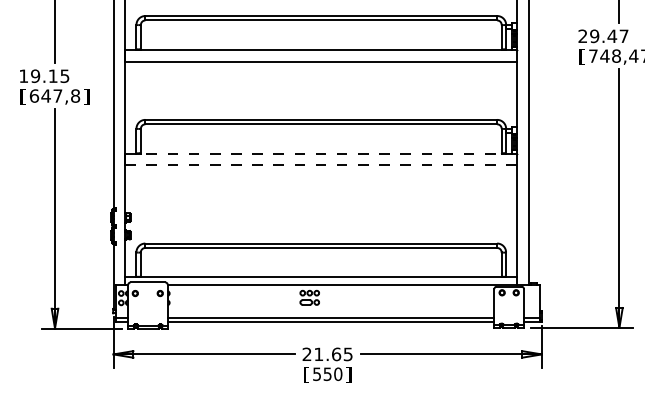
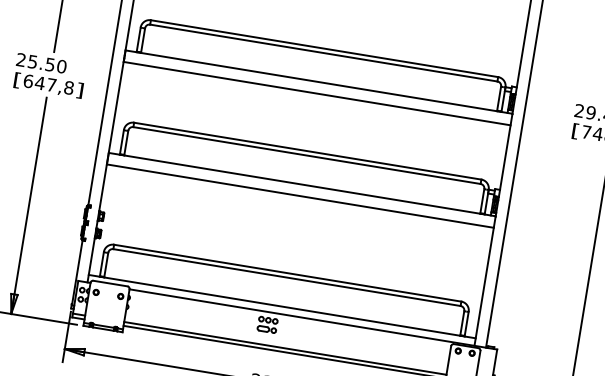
text: (44, 76) -> (41, 63), 19.15 -> 25.50
line: (321, 153) -> (302, 184), dashed -> solid
line: (321, 165) -> (300, 196), dashed -> solid

